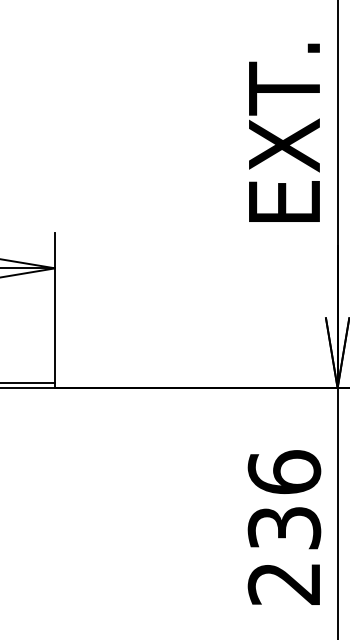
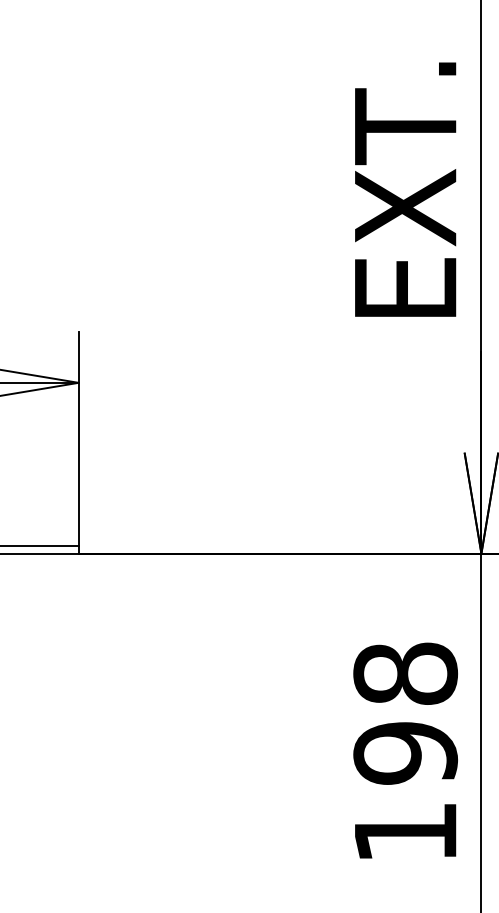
text: (284, 527) -> (405, 752), 236 -> 198

